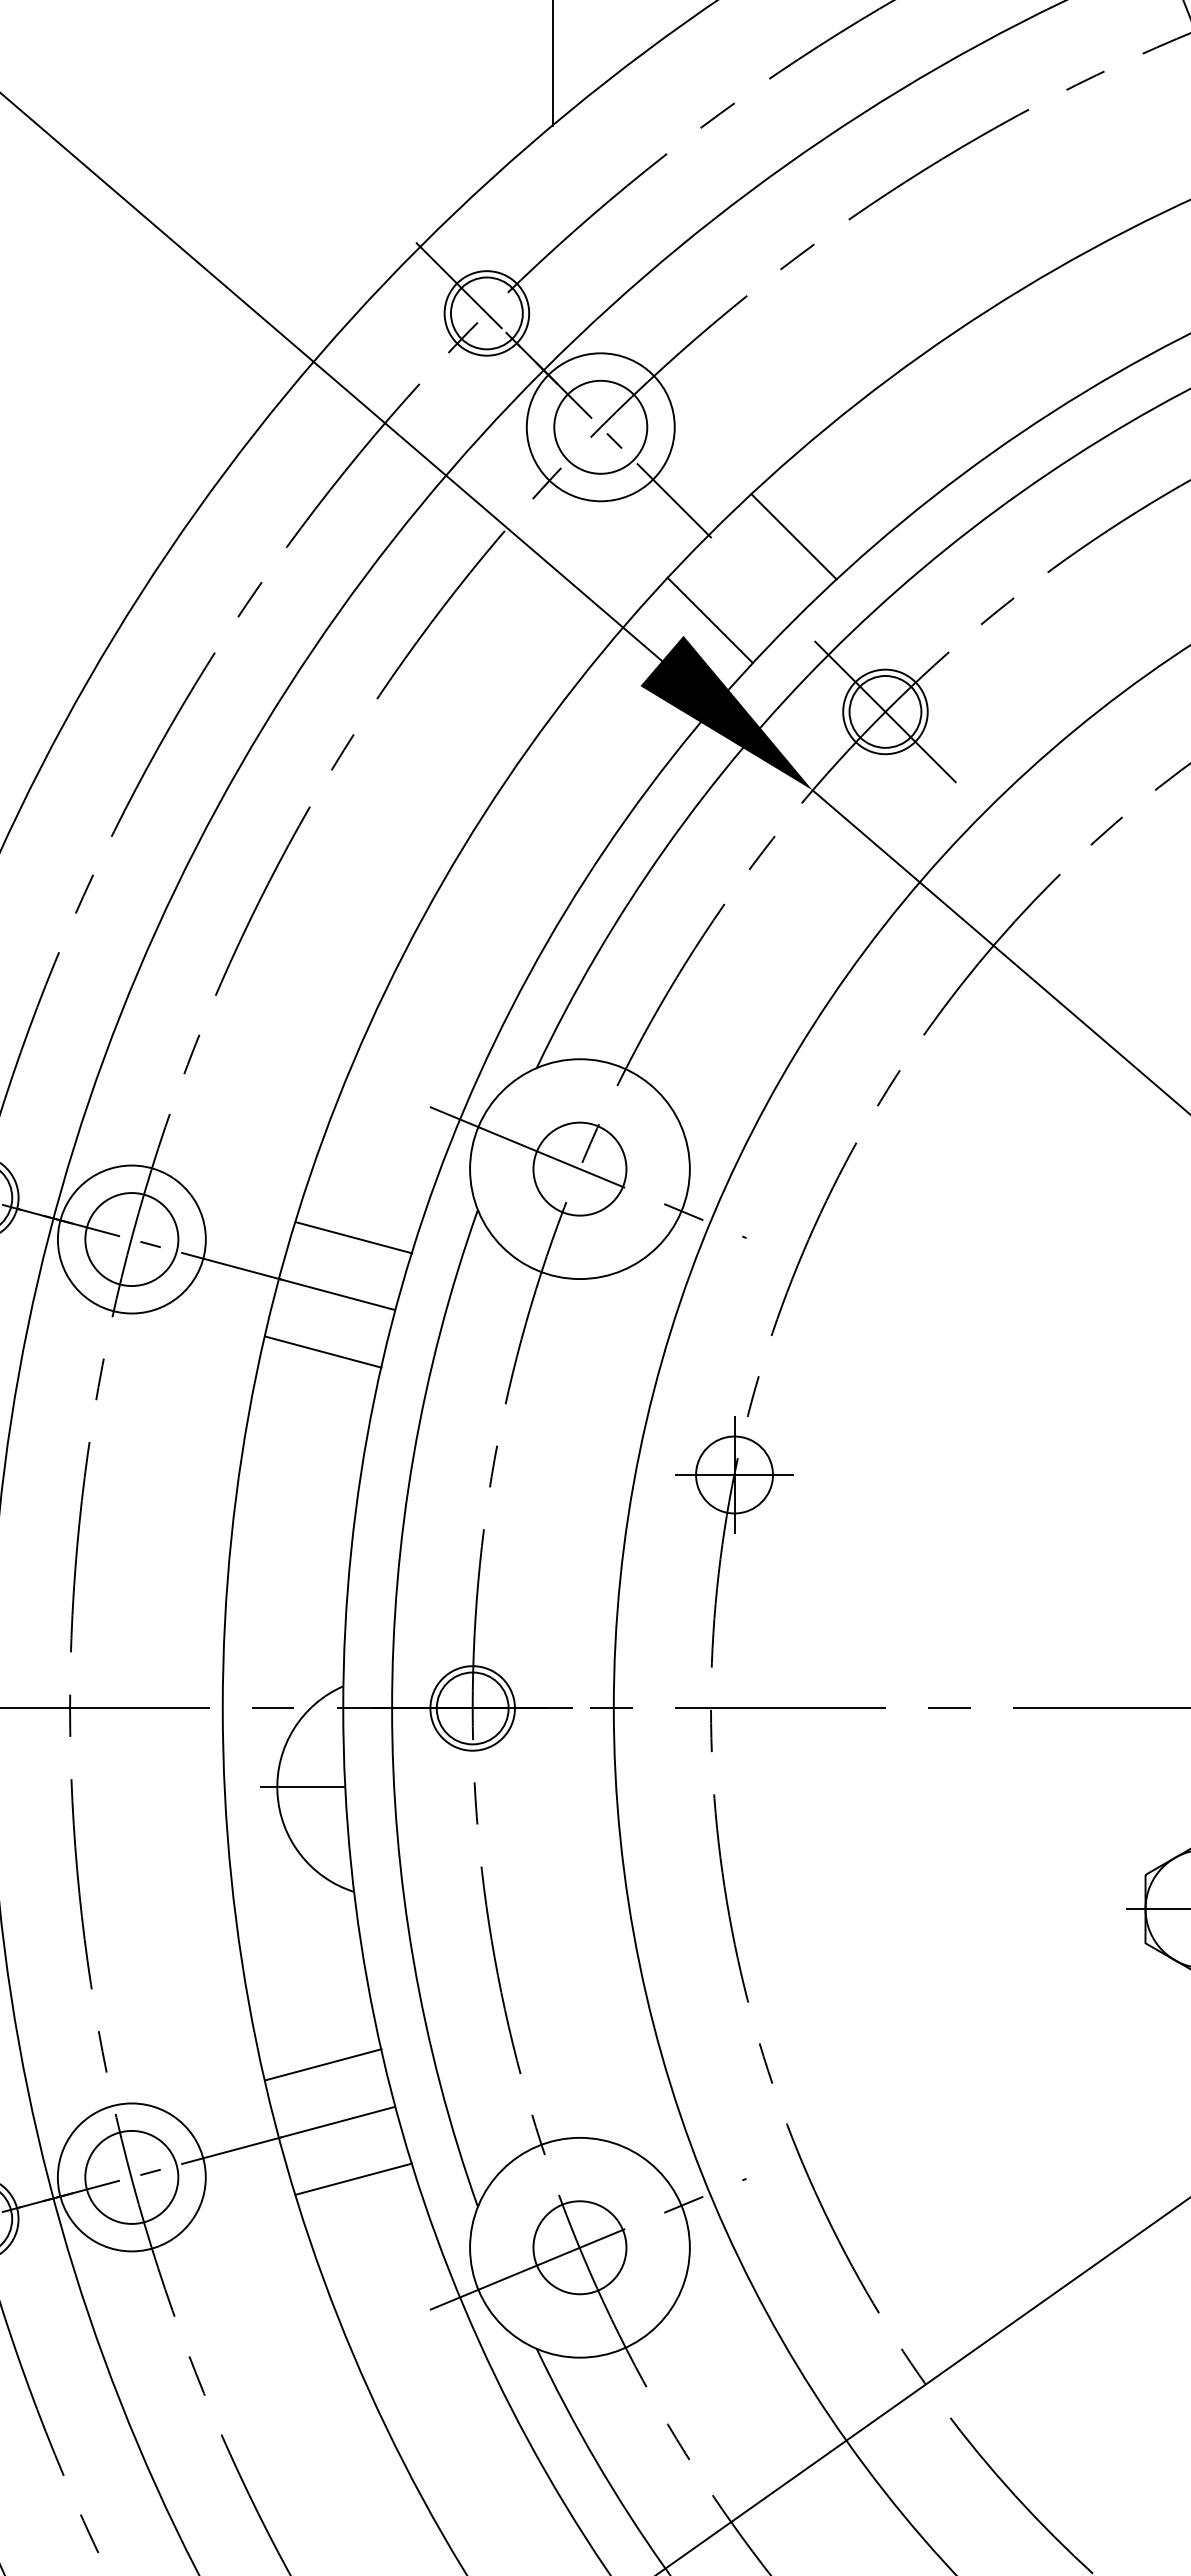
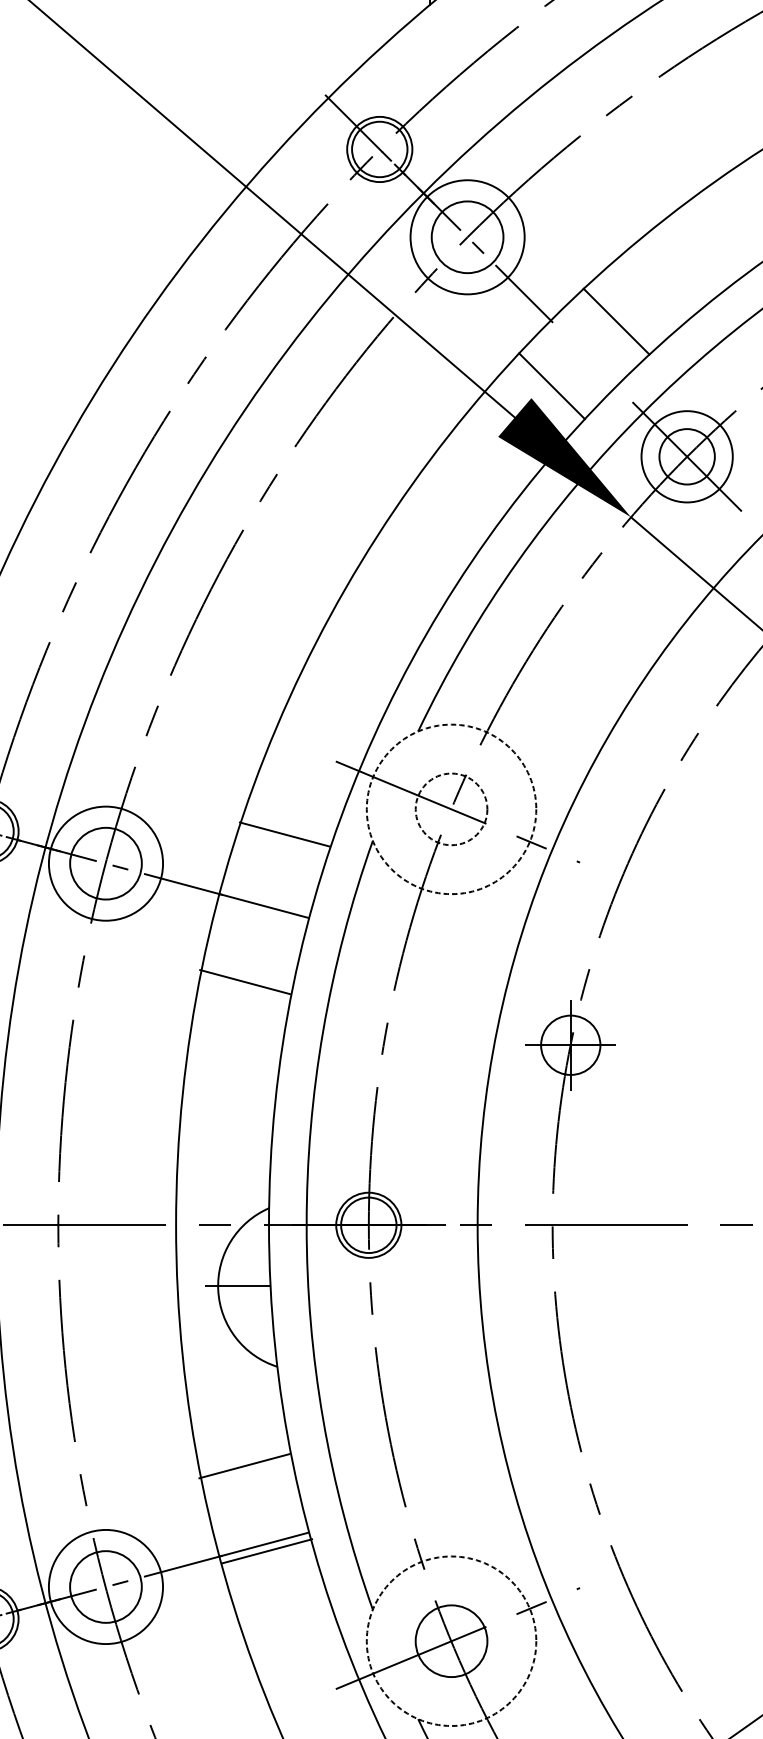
circle: (885, 711) -> (687, 456), size x1.4
circle: (579, 1168) -> (451, 808), solid -> dashed
circle: (579, 1169) -> (451, 809), solid -> dashed
line: (353, 1237) -> (284, 834), moved
line: (323, 1351) -> (245, 981), moved
line: (323, 2064) -> (244, 1465), moved
line: (353, 2178) -> (266, 1550), moved
circle: (579, 2247) -> (451, 1641), solid -> dashed

